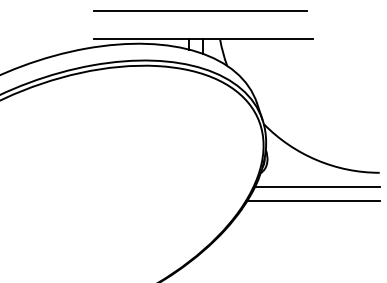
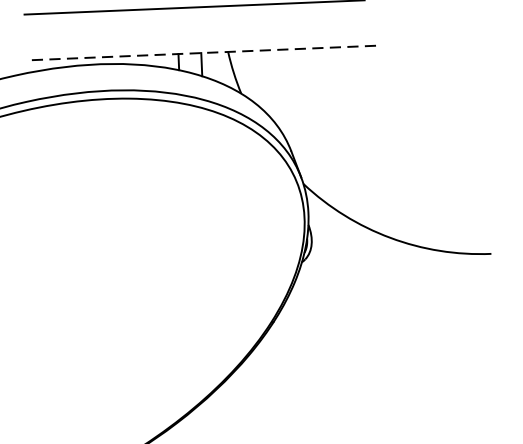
line: (203, 39) -> (201, 53), solid -> dashed
line: (317, 187) -> (393, 281), removed
line: (313, 201) -> (387, 303), removed

